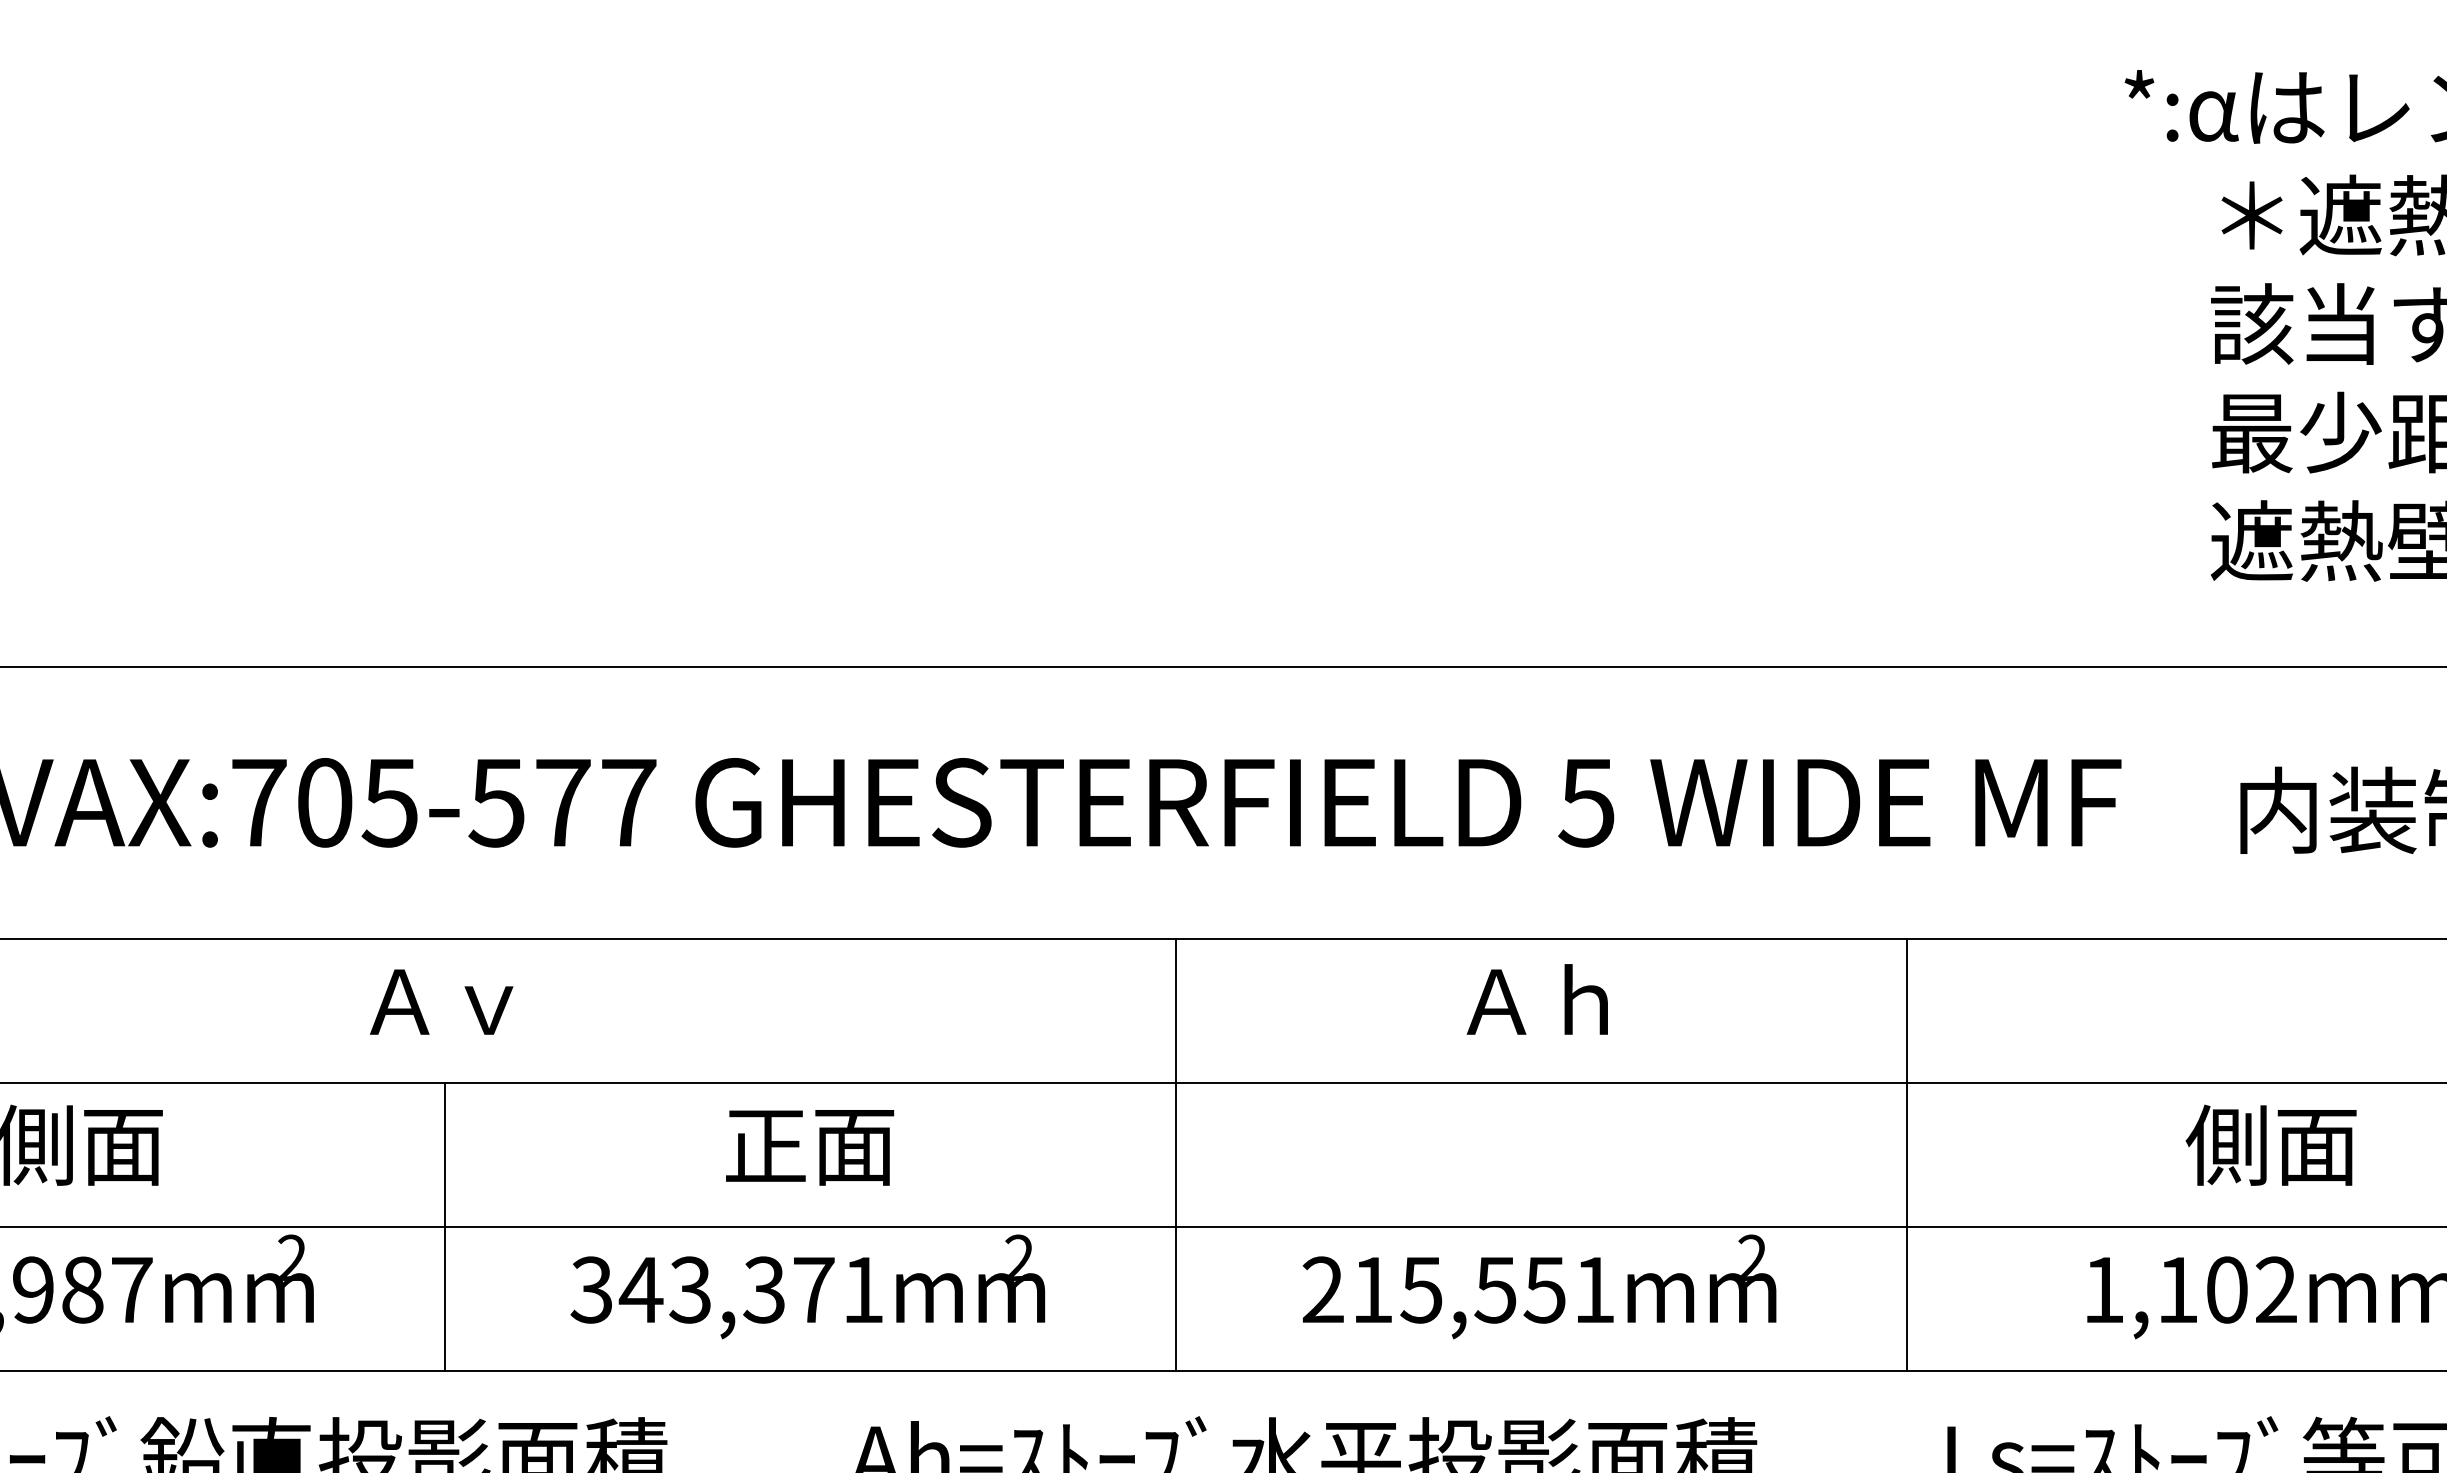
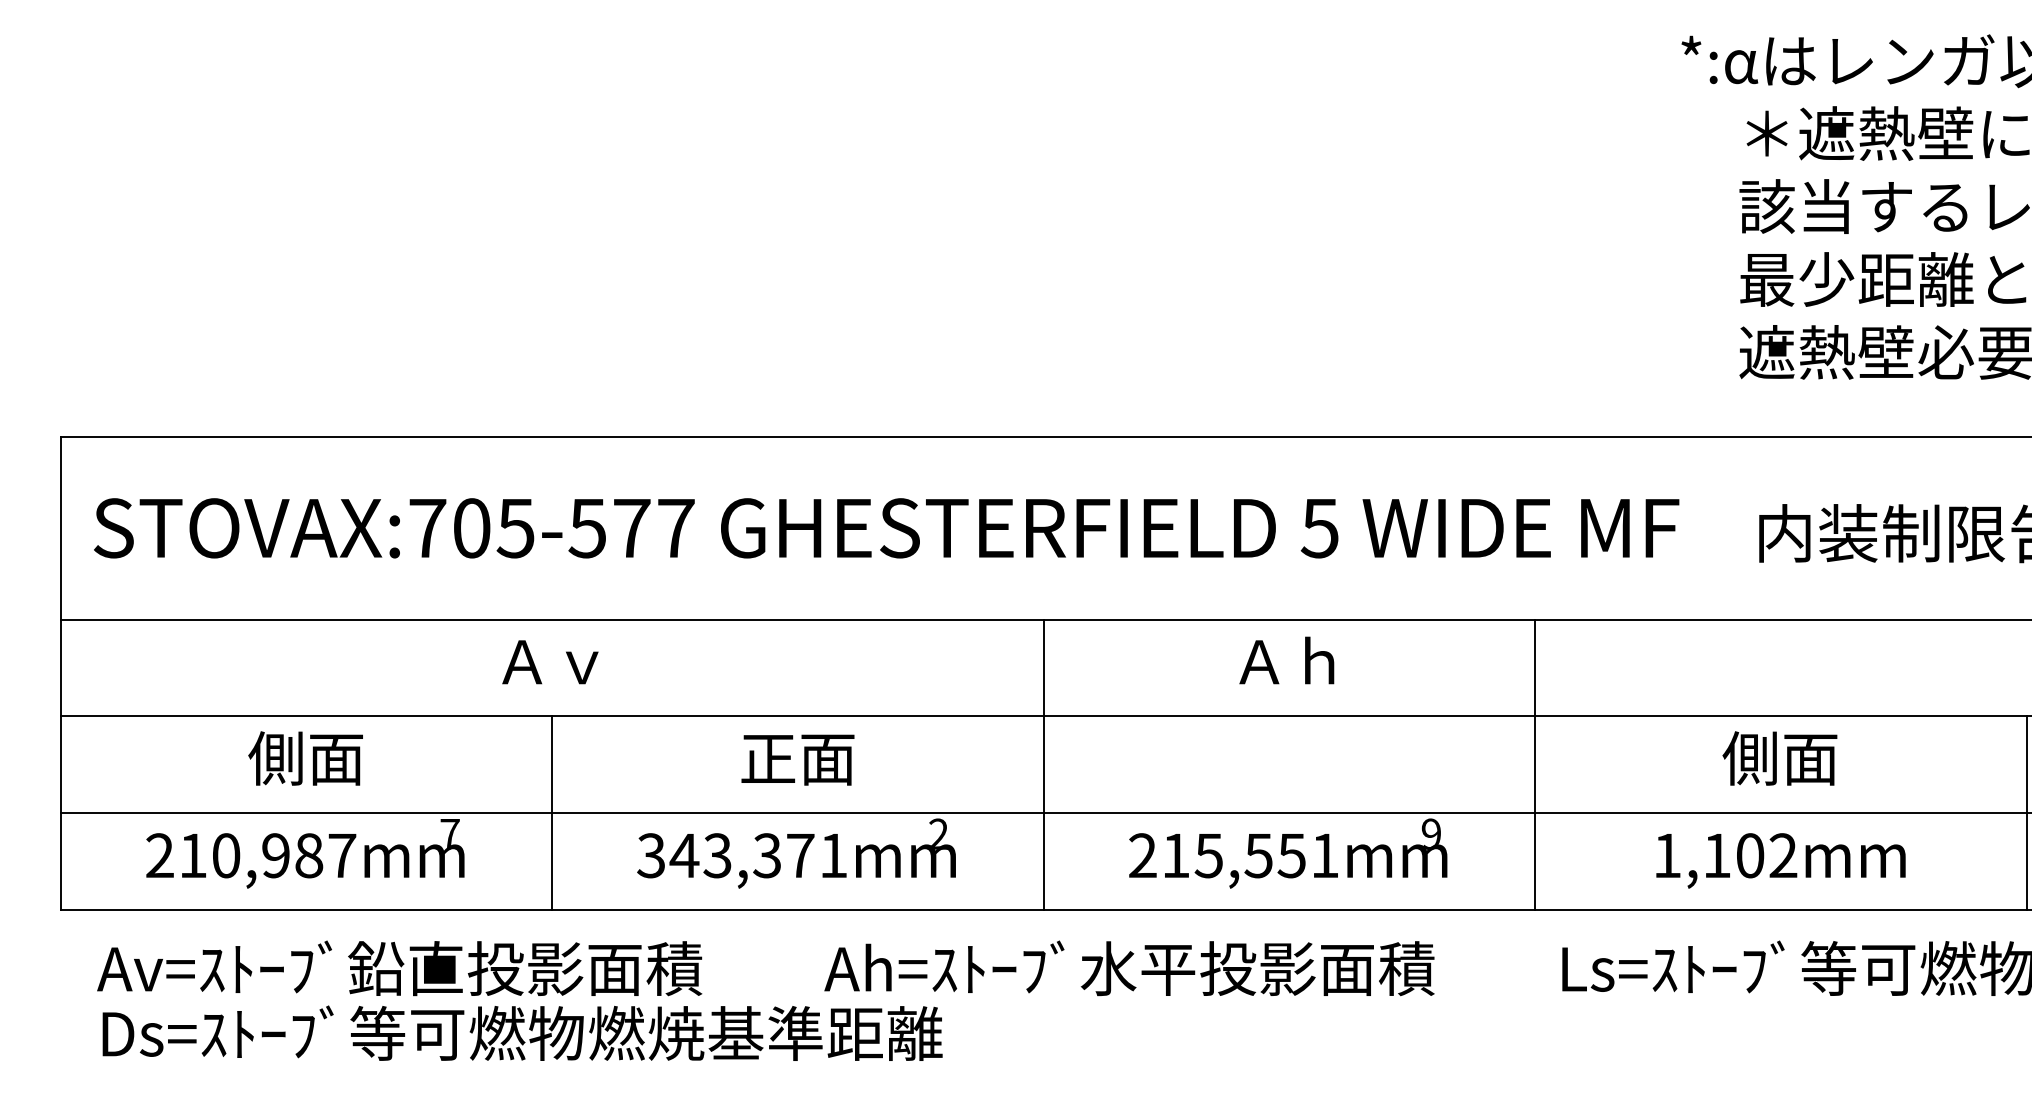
text: (291, 1256) -> (449, 833), 2 -> 7
text: (1751, 1258) -> (1430, 834), 2 -> 9

